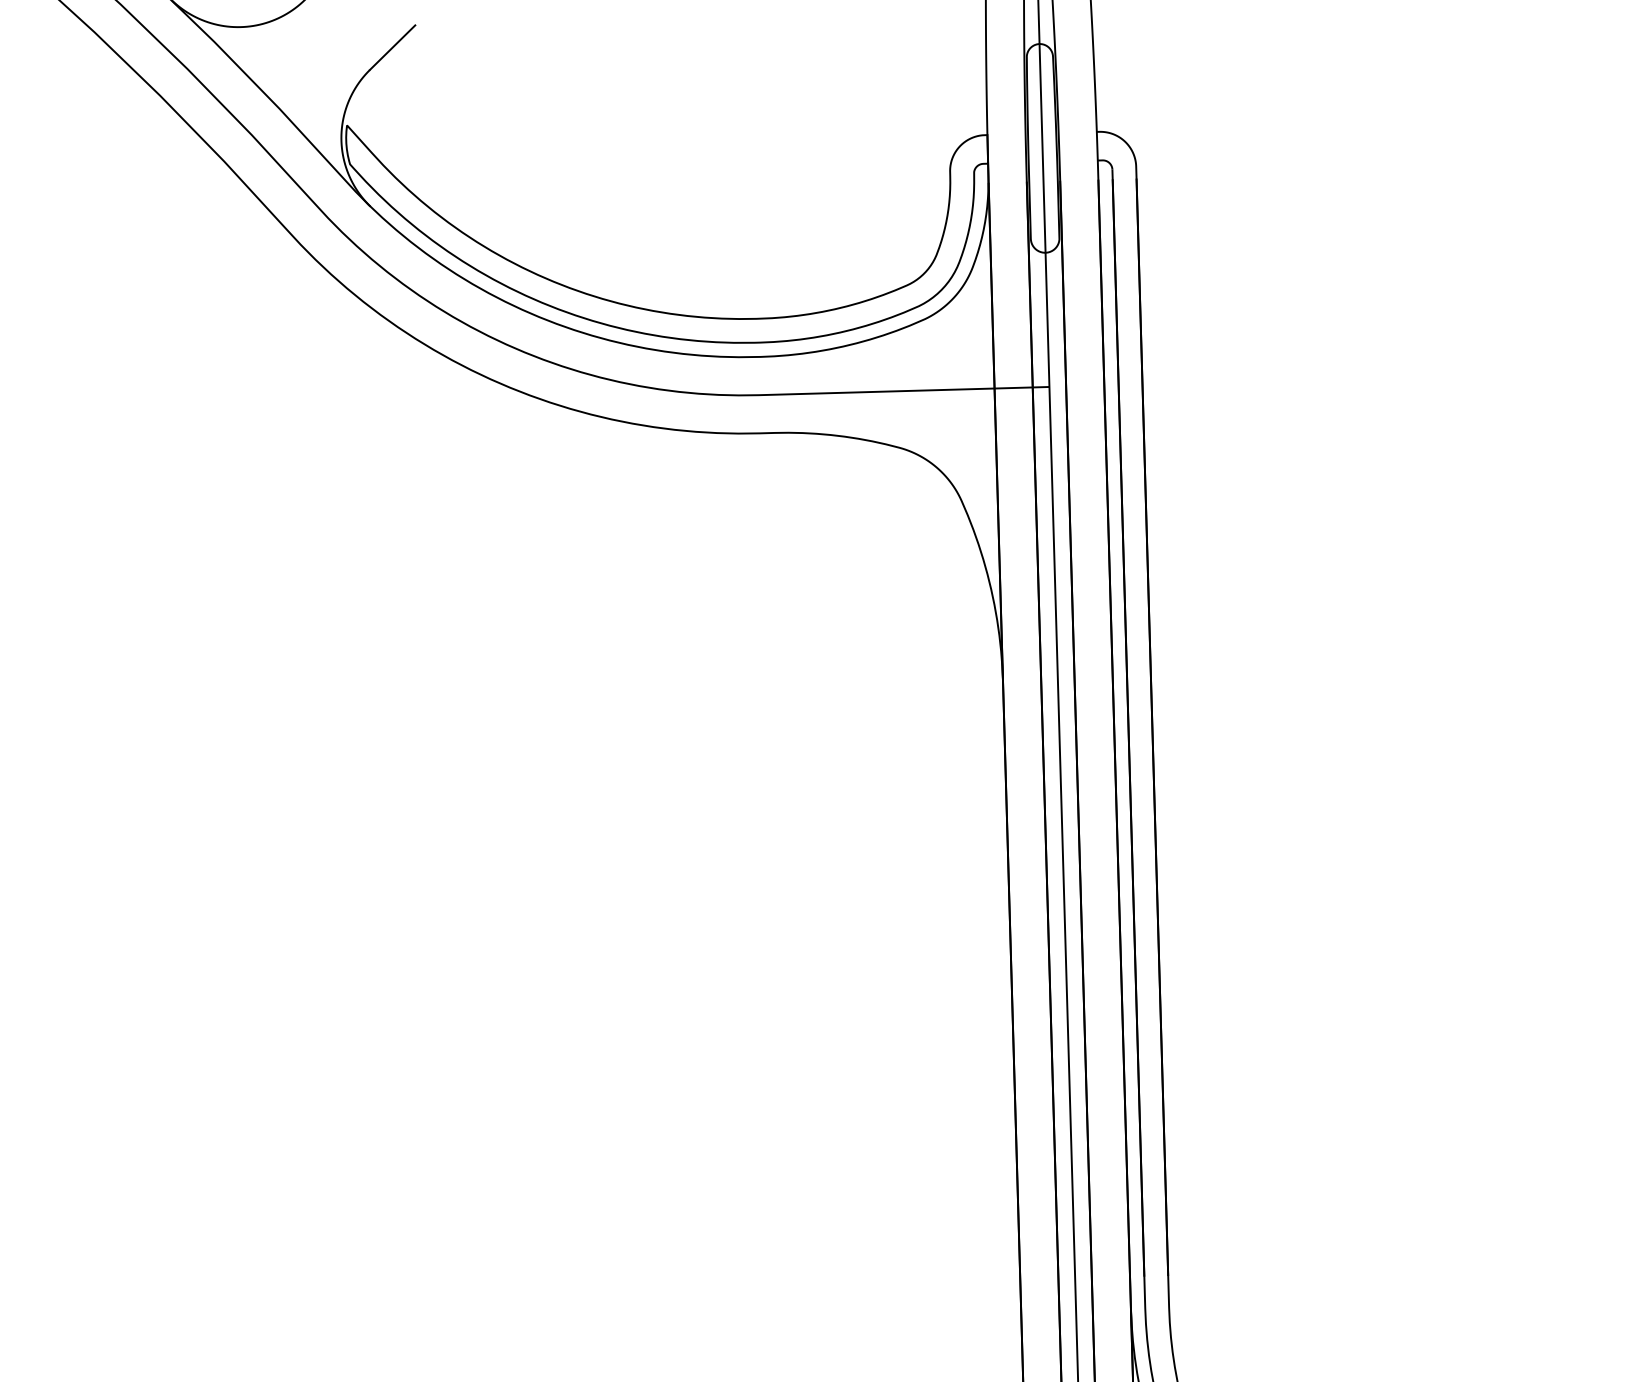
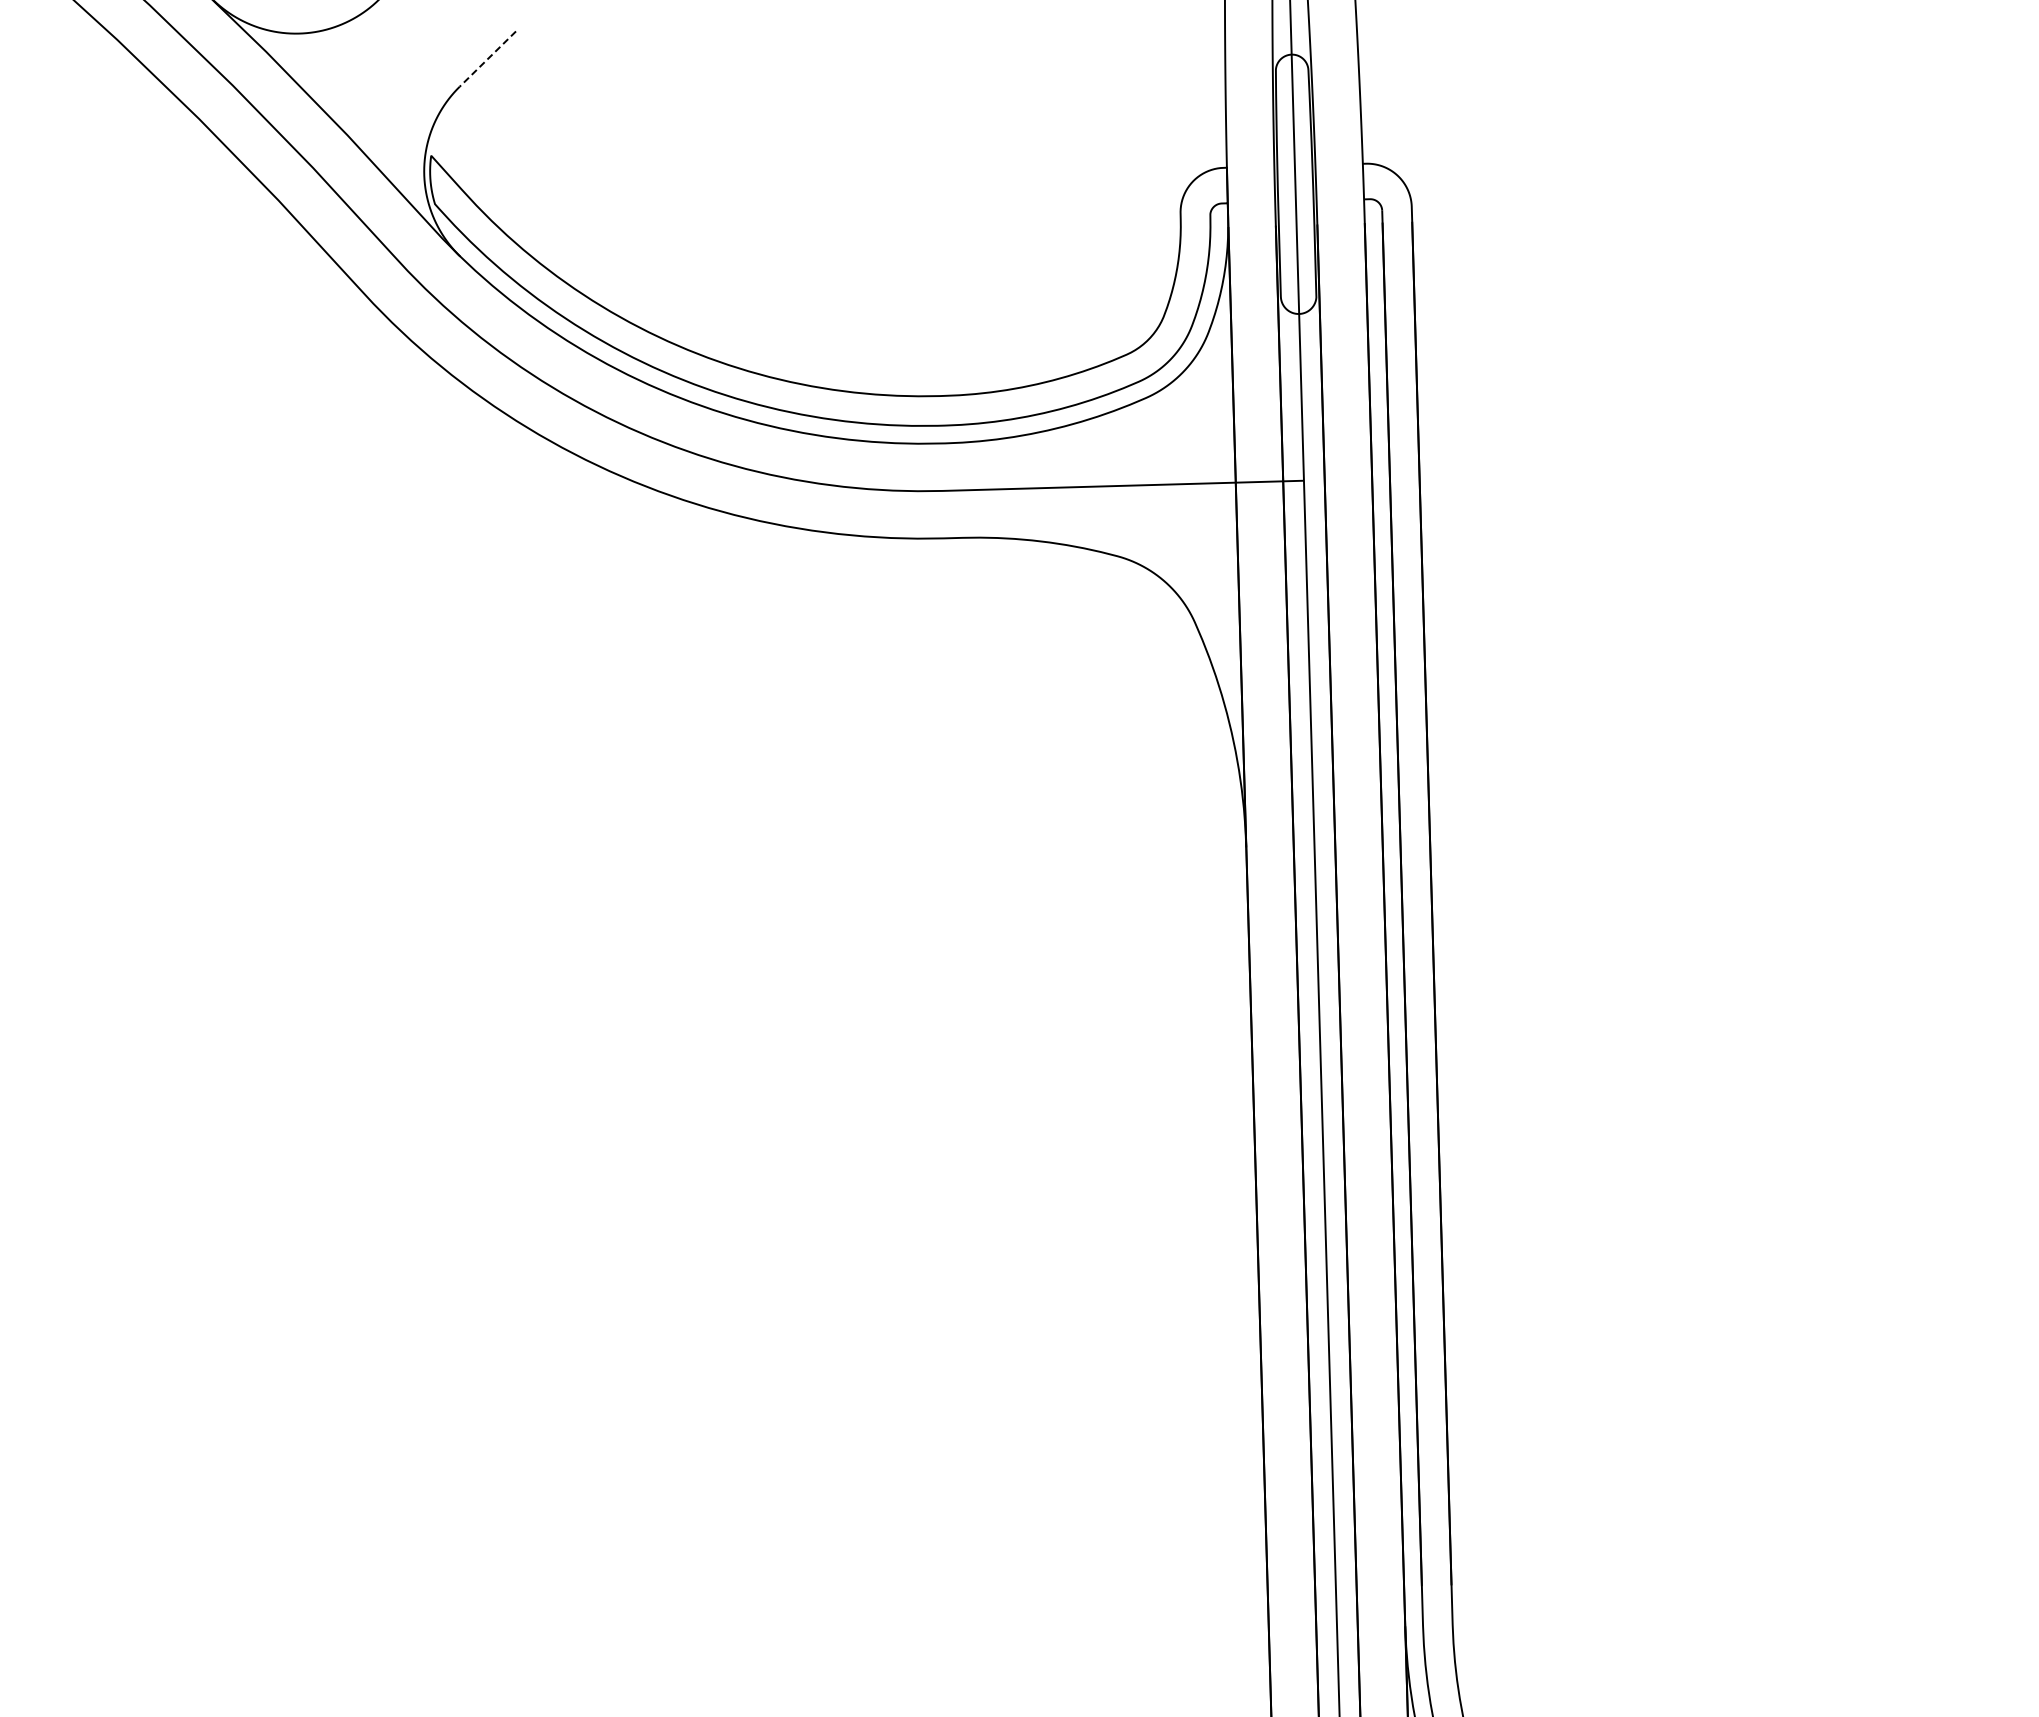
line: (392, 47) -> (487, 59), solid -> dashed

